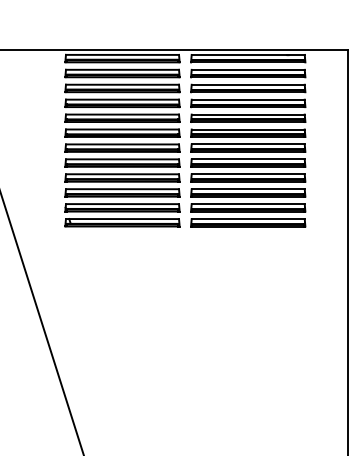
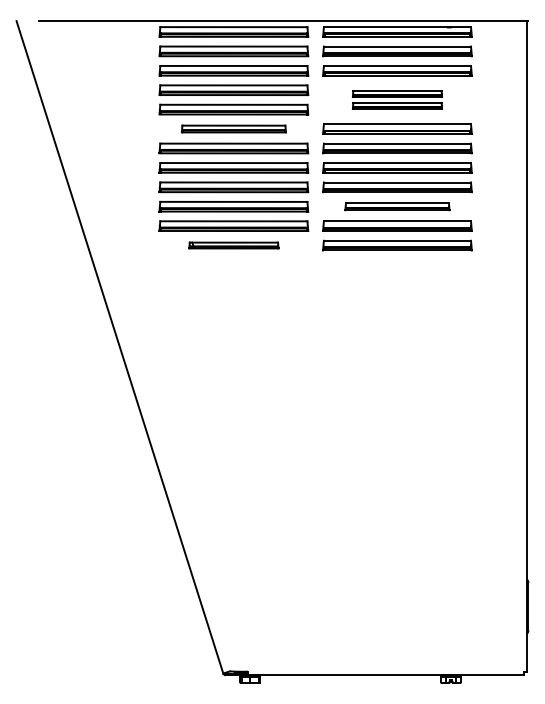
part: (248, 110) -> (397, 99), size x0.6
part: (122, 132) -> (233, 128), size x0.7
part: (248, 192) -> (397, 206), size x0.7
part: (122, 222) -> (233, 245), size x0.6

